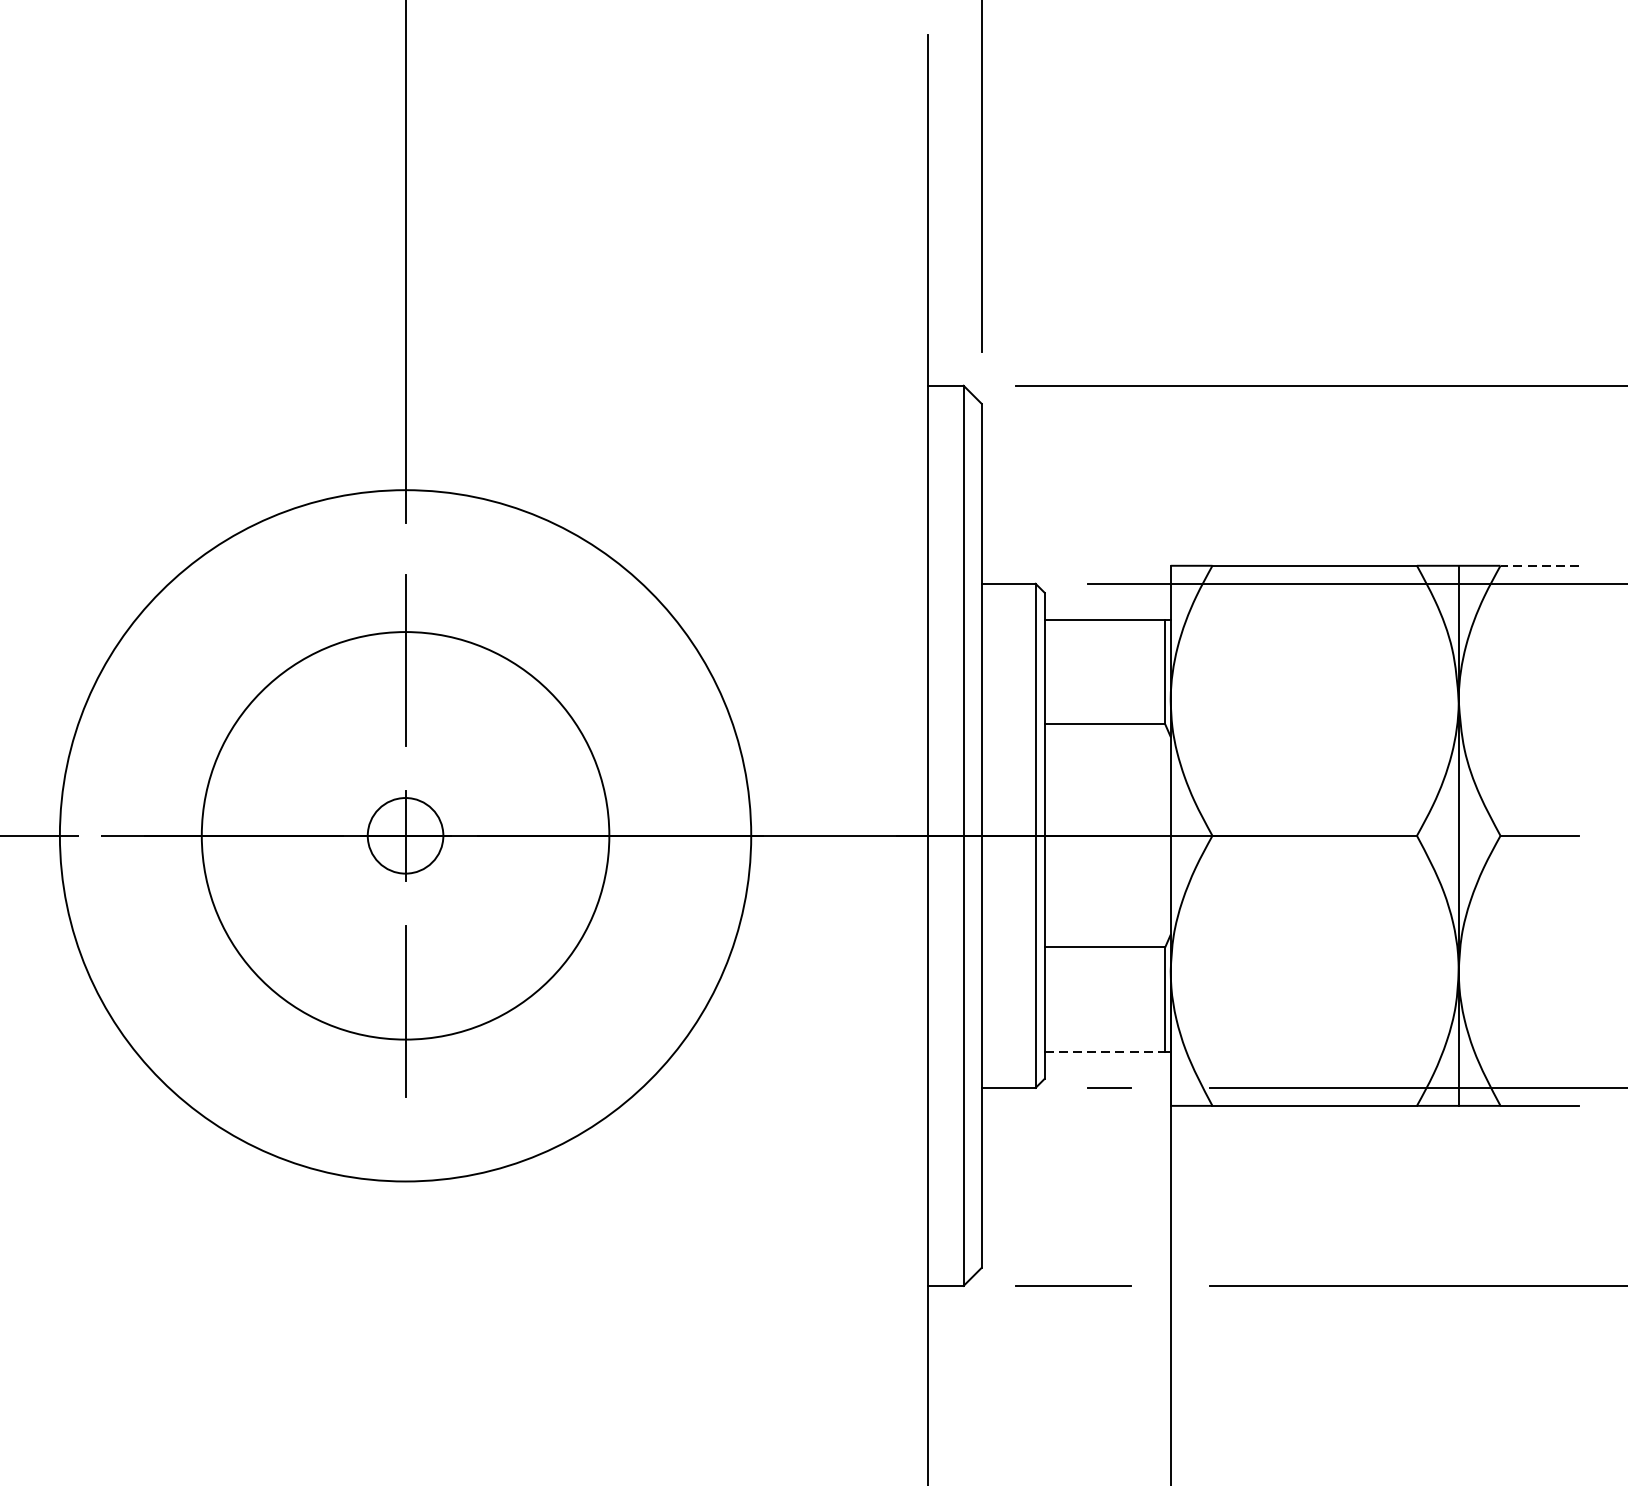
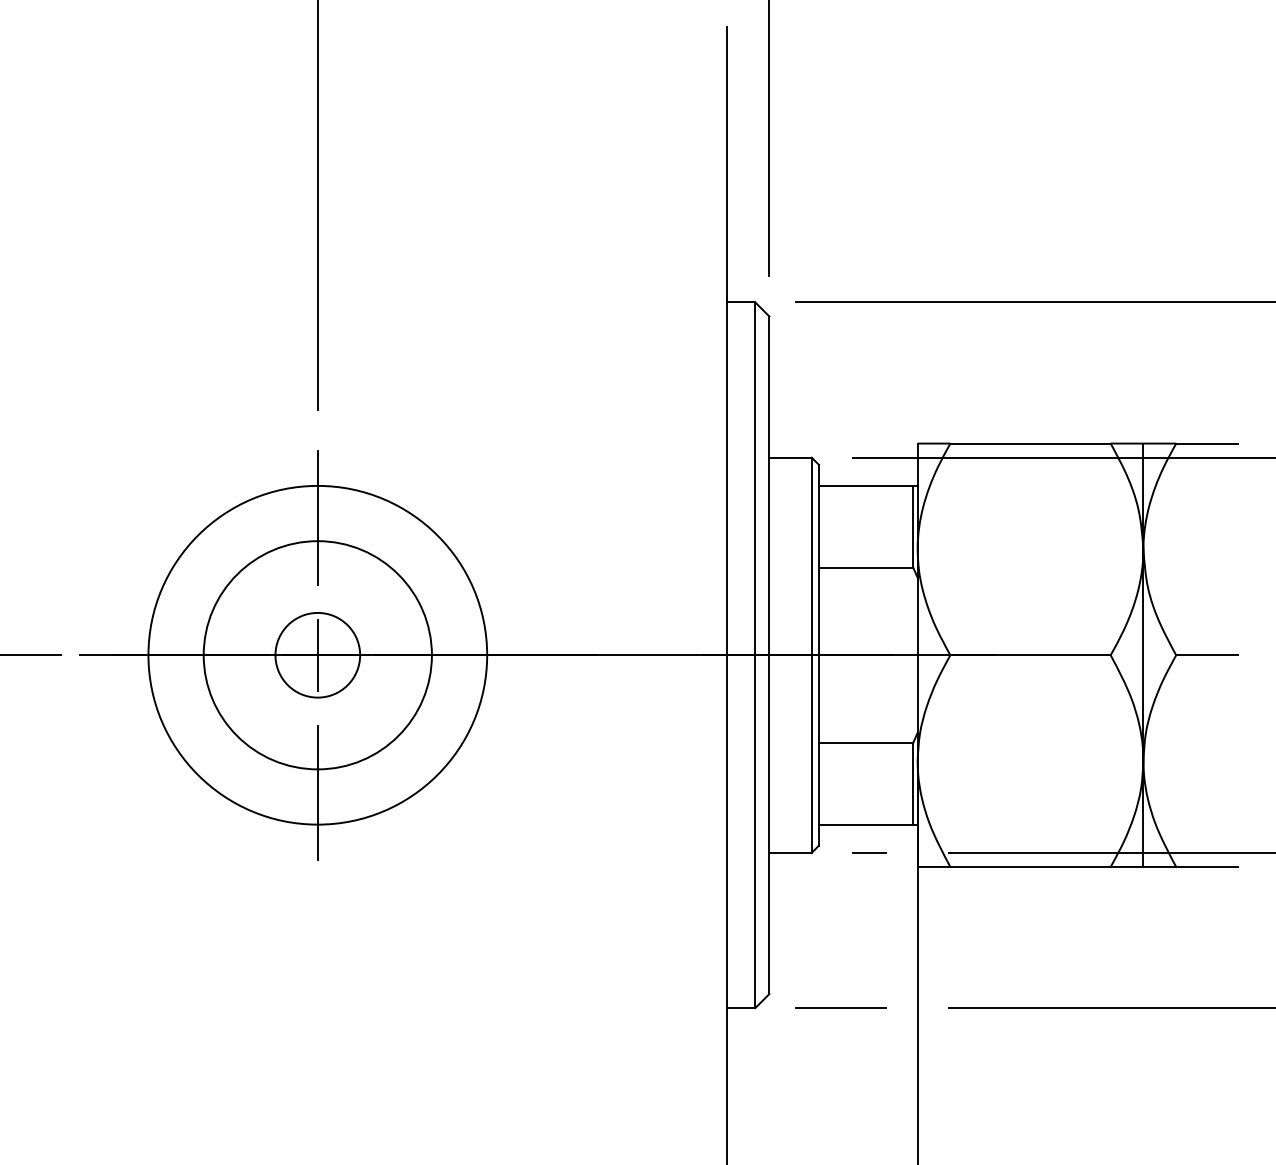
line: (1539, 565) -> (1206, 443), dashed -> solid
circle: (405, 834) -> (317, 654), size x0.62
circle: (405, 834) -> (317, 654), size x1.43
circle: (405, 836) -> (317, 655), size x0.71
line: (1105, 1051) -> (866, 824), dashed -> solid

